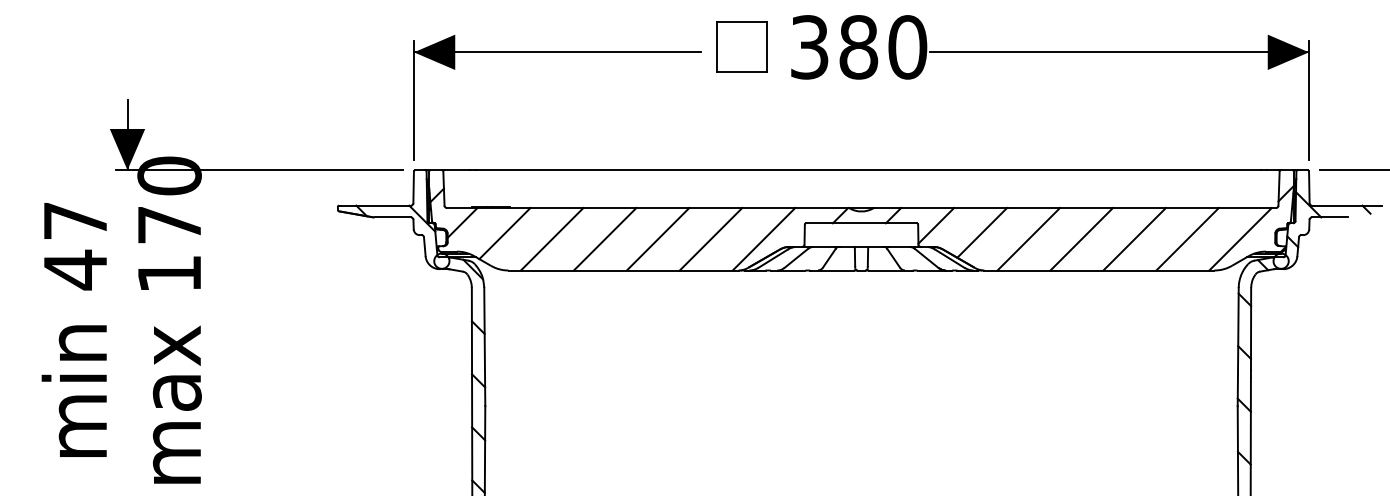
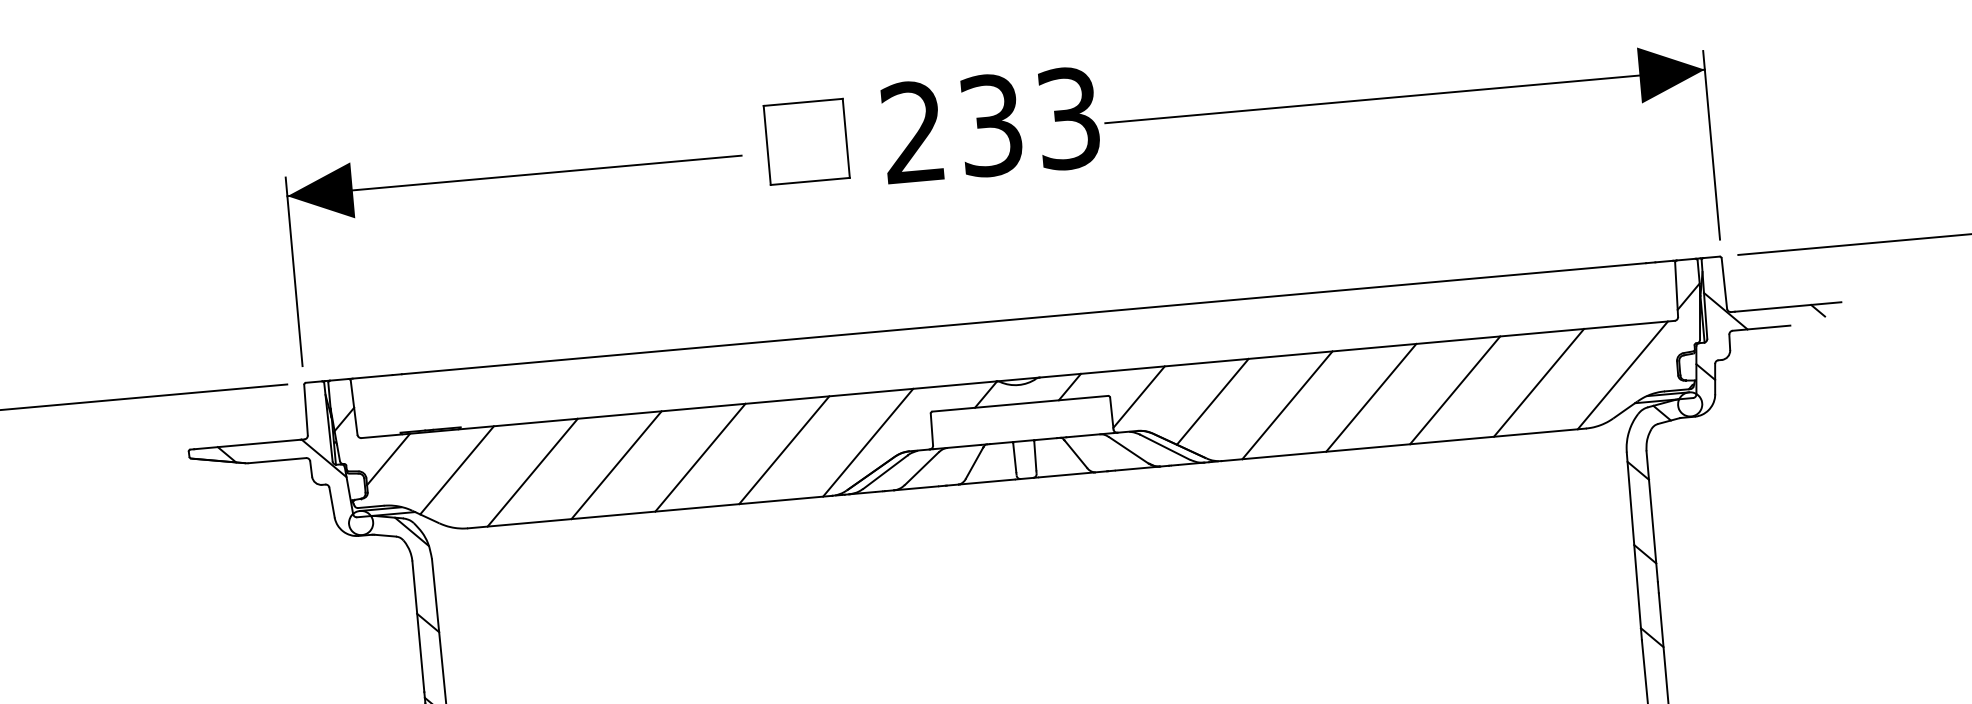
text: (859, 47) -> (992, 125), 380 -> 233

